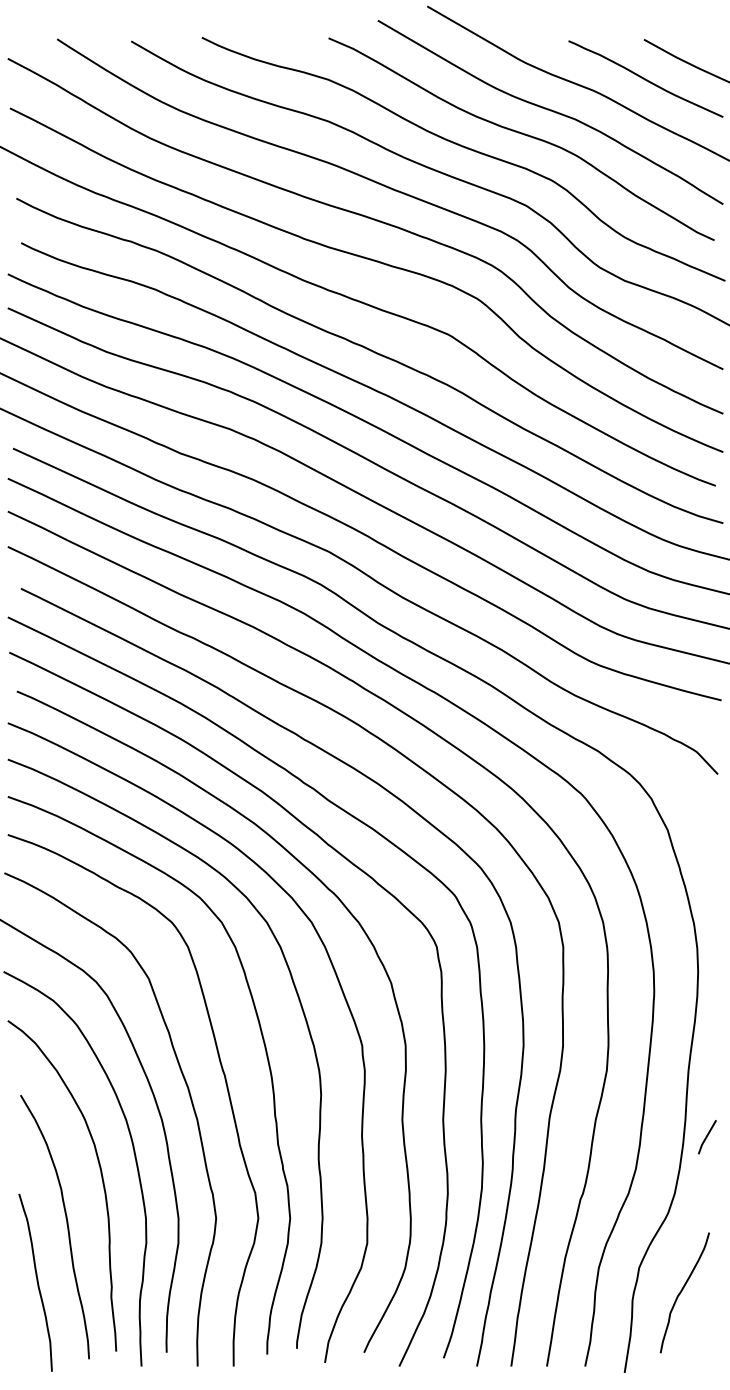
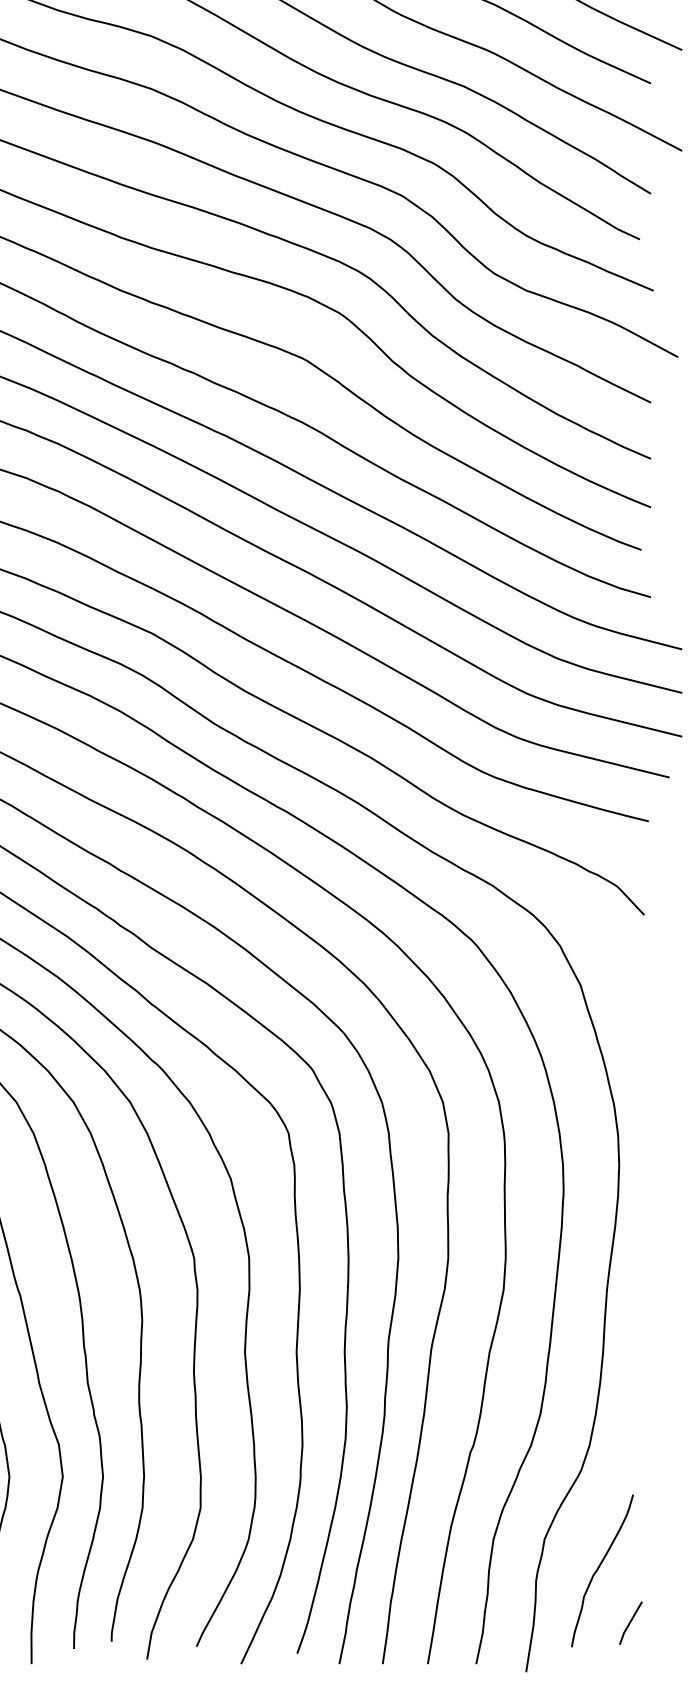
line: (707, 1137) -> (631, 1623), moved

